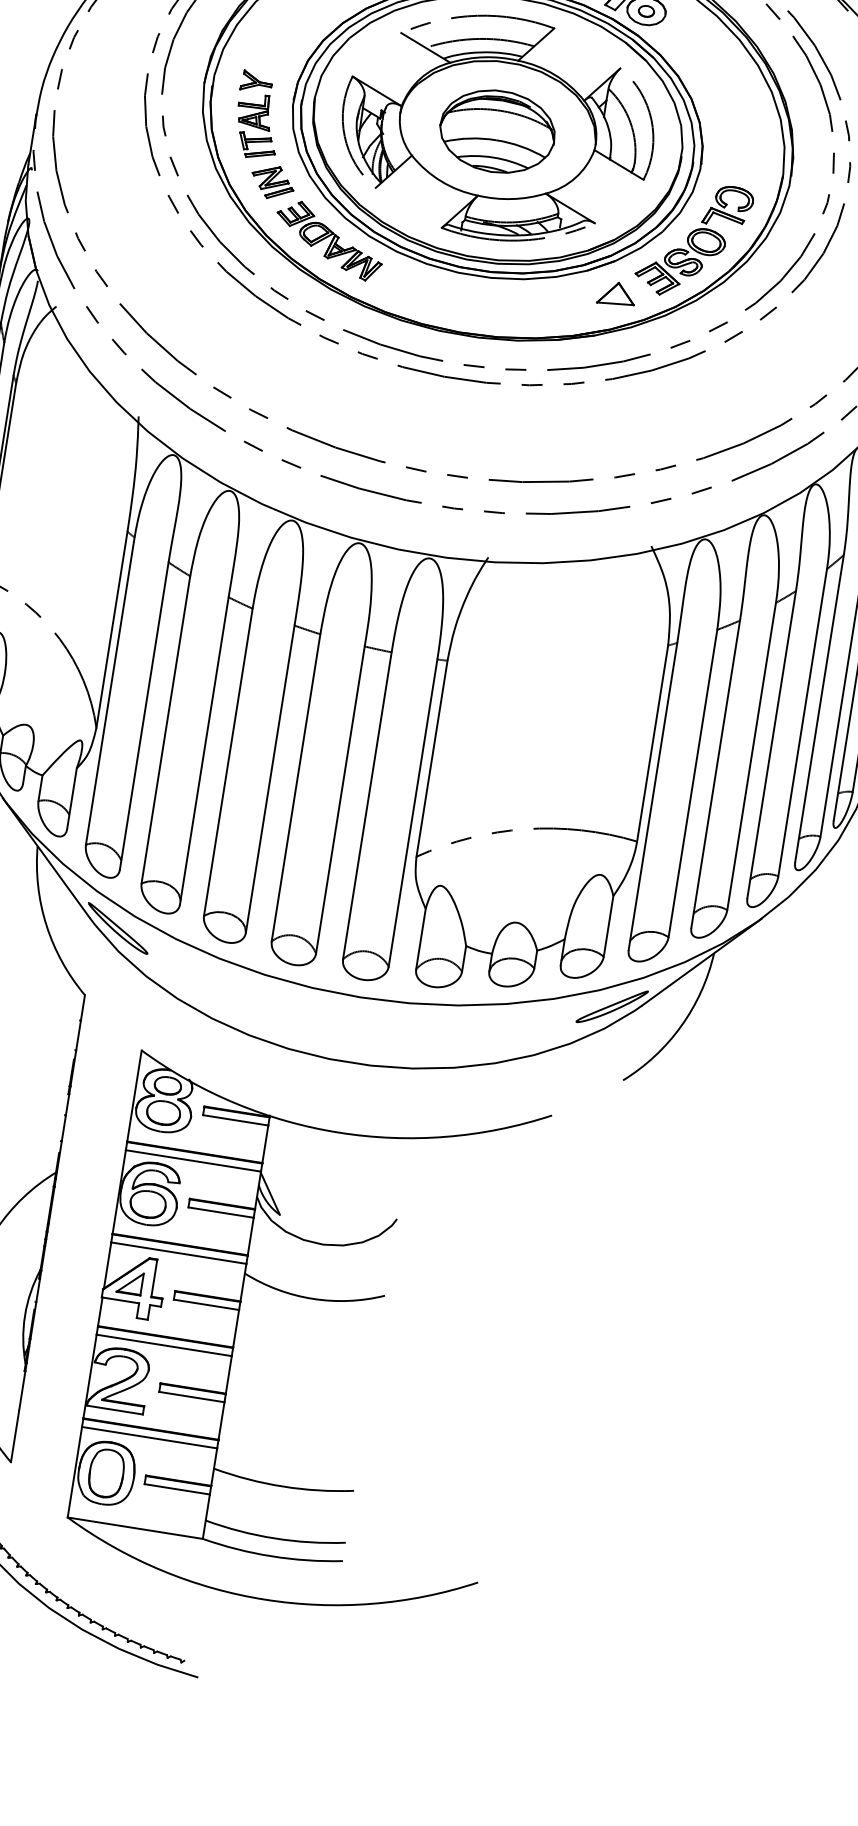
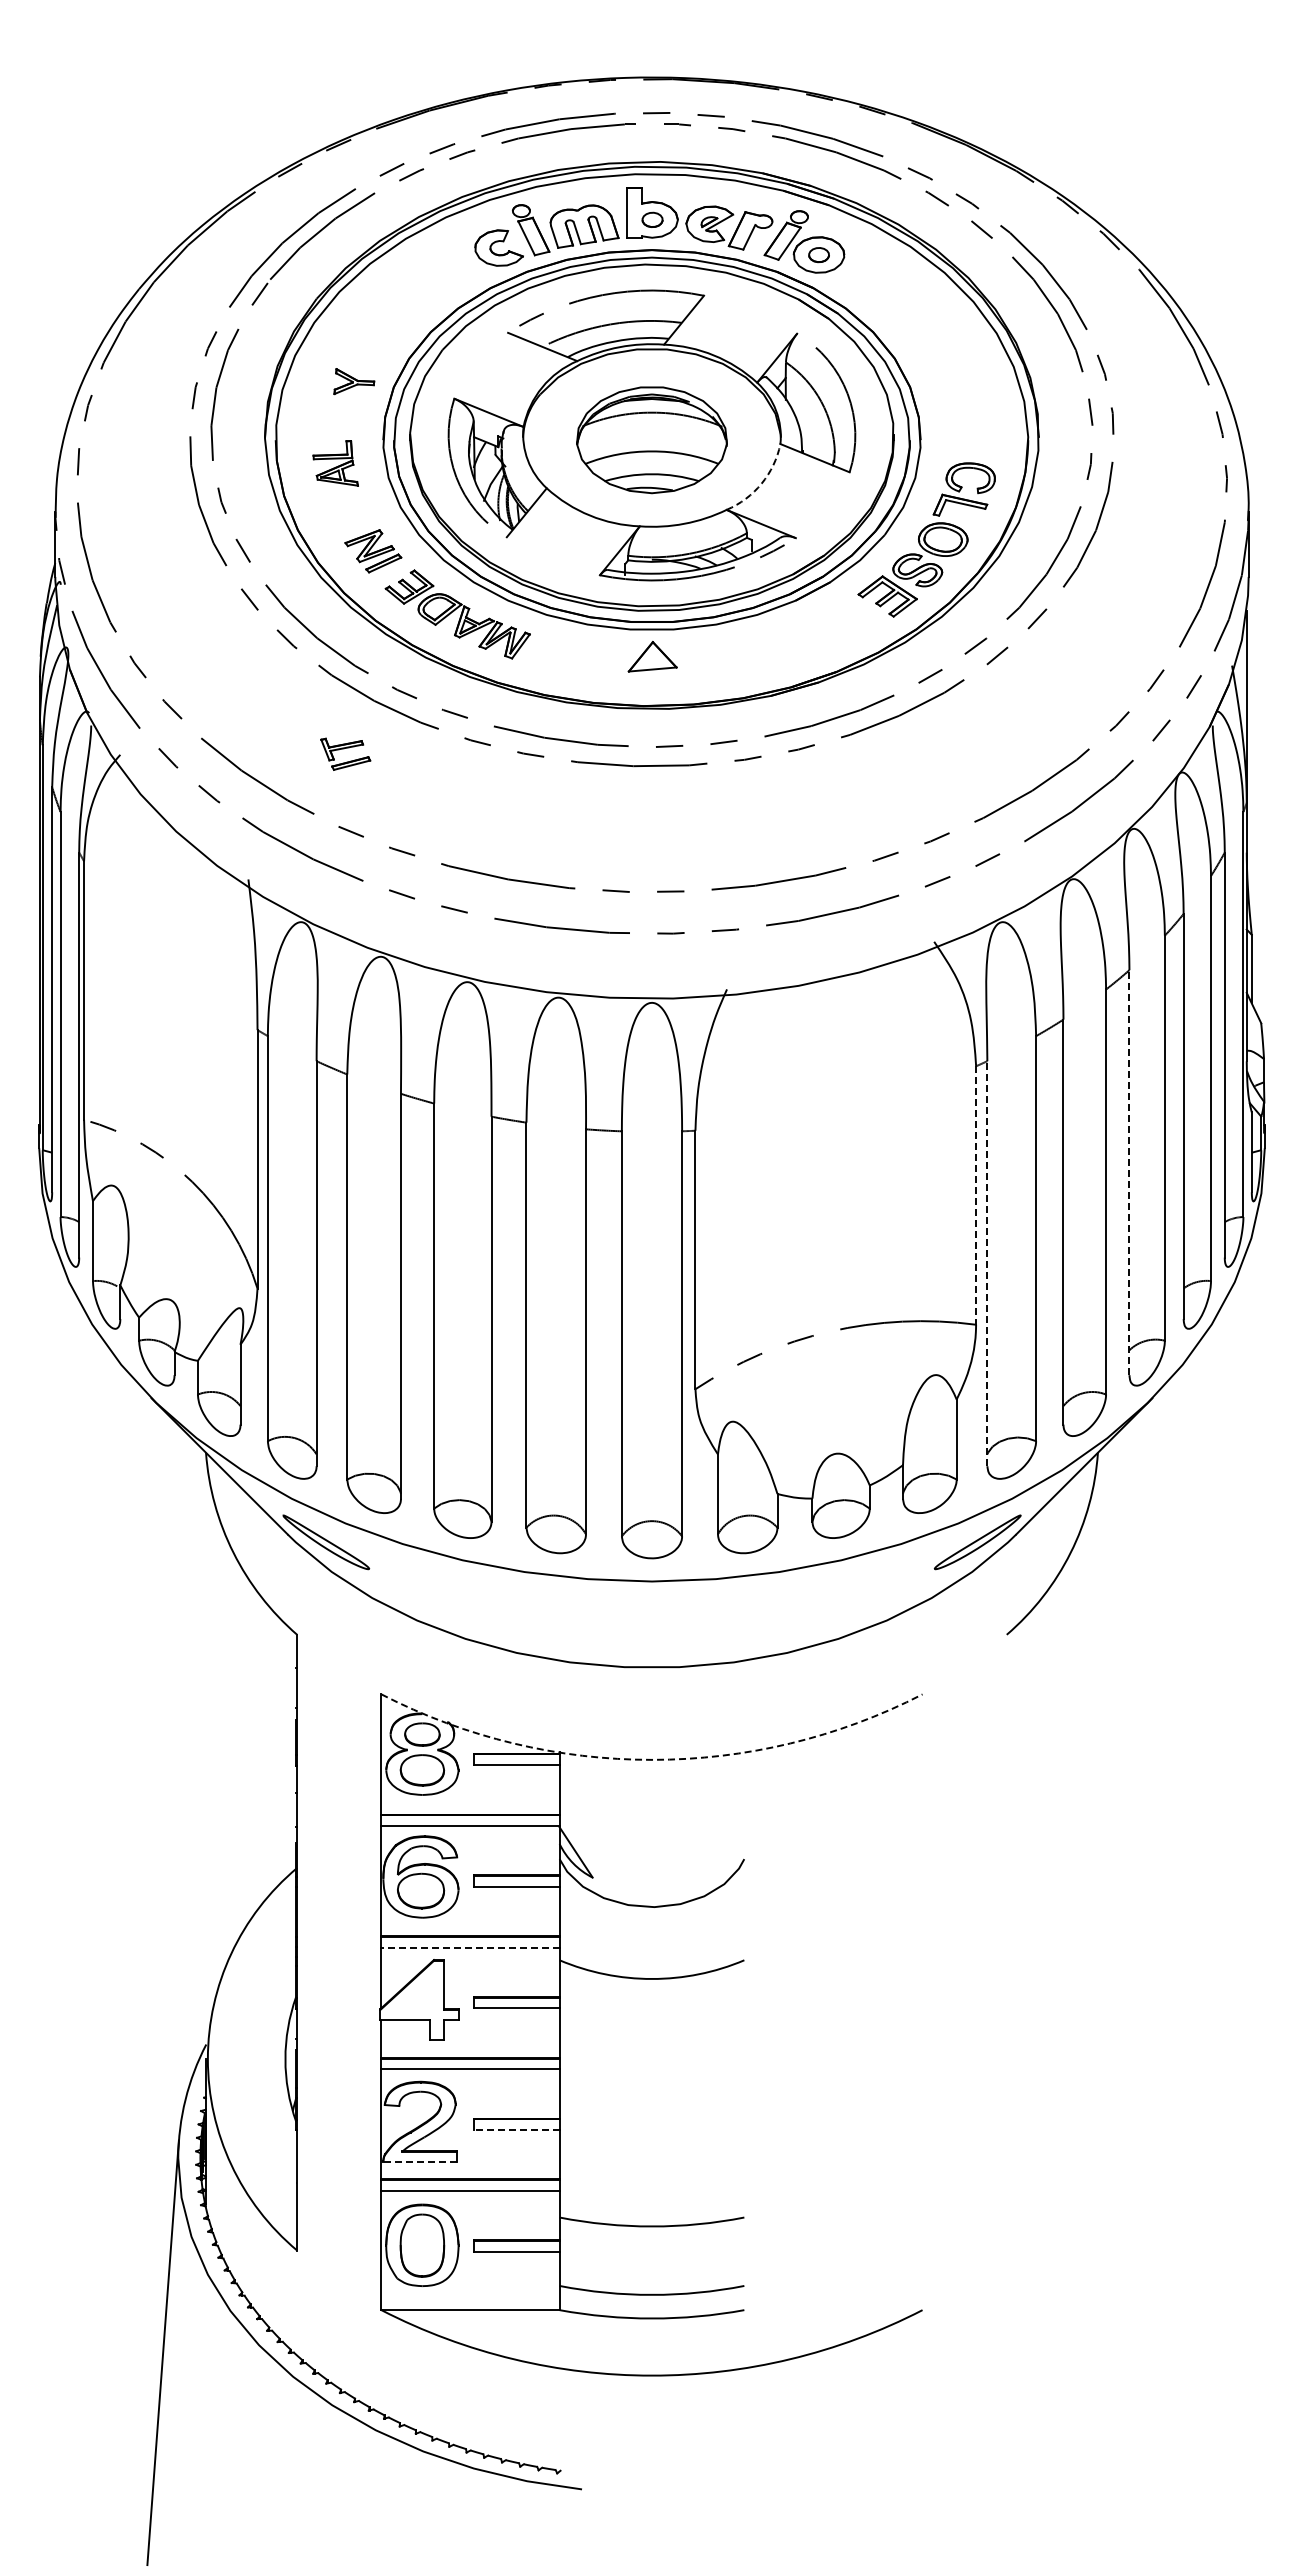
part: (256, 82) -> (354, 381), moved
part: (256, 145) -> (345, 753), moved
arc: (575, 177) -> (761, 483), solid -> dashed
part: (616, 293) -> (652, 656), moved
line: (652, 744) -> (976, 1196), solid -> dashed
line: (771, 744) -> (1129, 1172), solid -> dashed
line: (653, 796) -> (987, 1263), solid -> dashed
arc: (339, 1132) -> (652, 1759), solid -> dashed
line: (178, 1253) -> (470, 1947), solid -> dashed
part: (129, 1282) -> (413, 1995), removed
line: (191, 1396) -> (516, 2129), solid -> dashed
line: (115, 1410) -> (420, 2162), solid -> dashed

